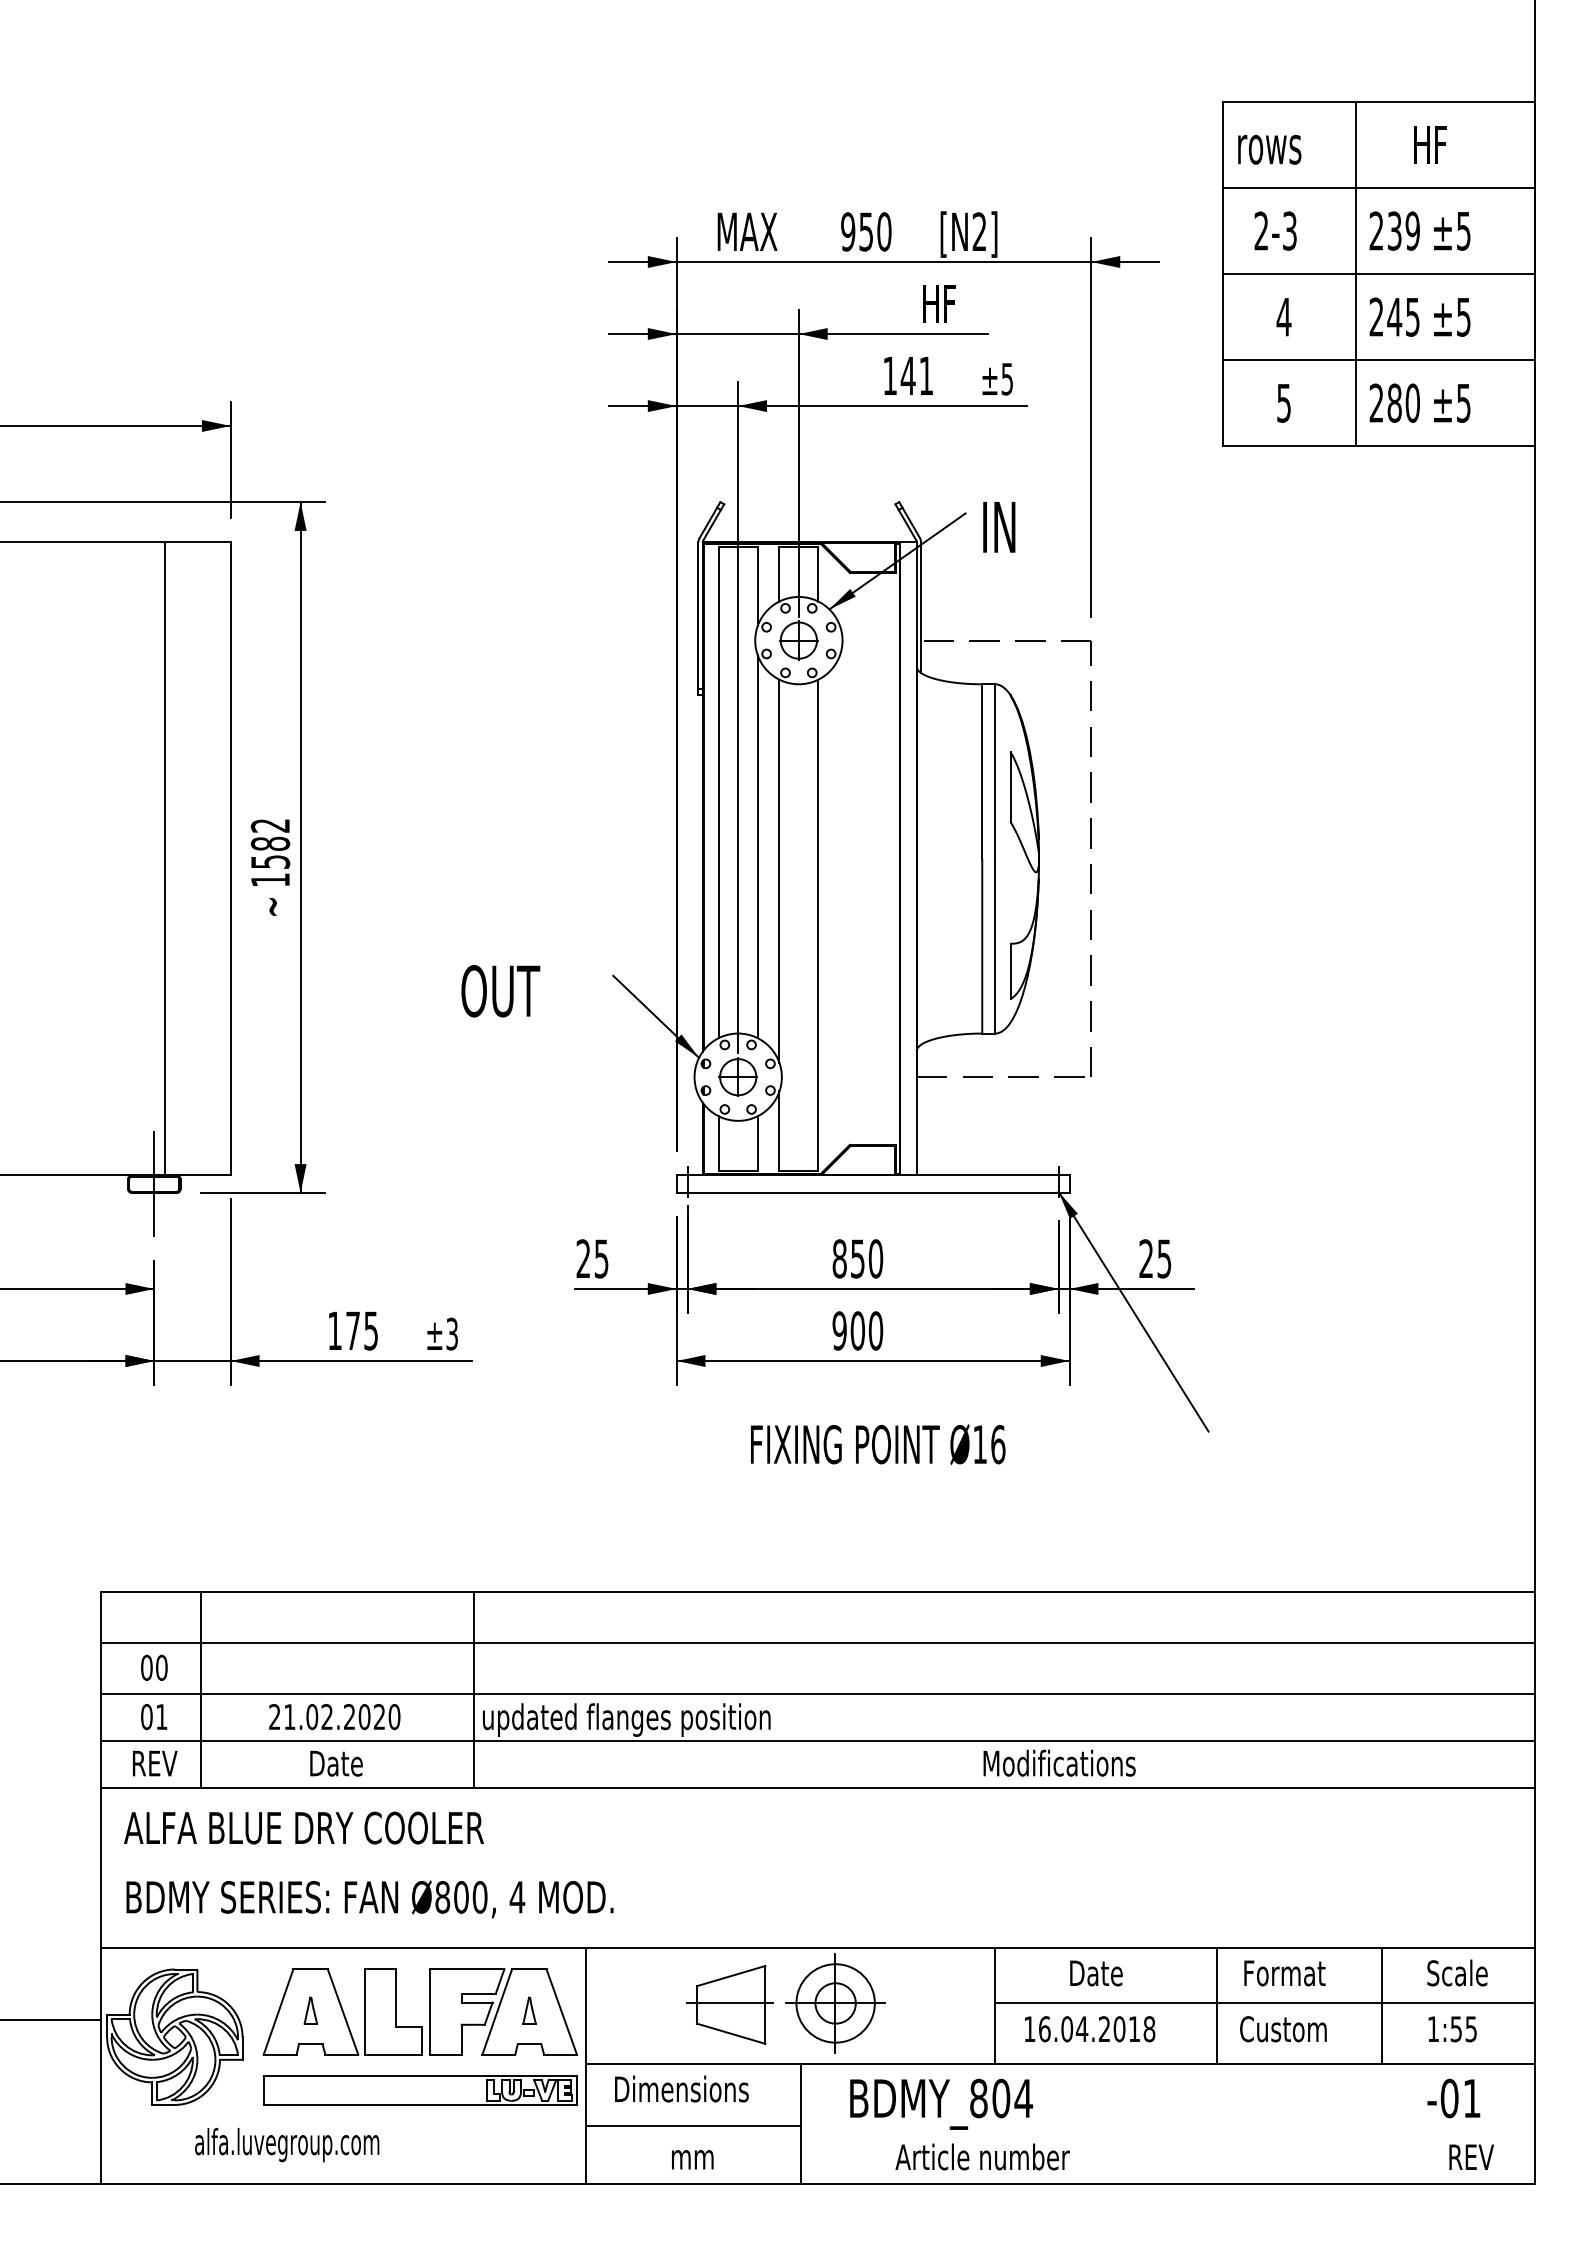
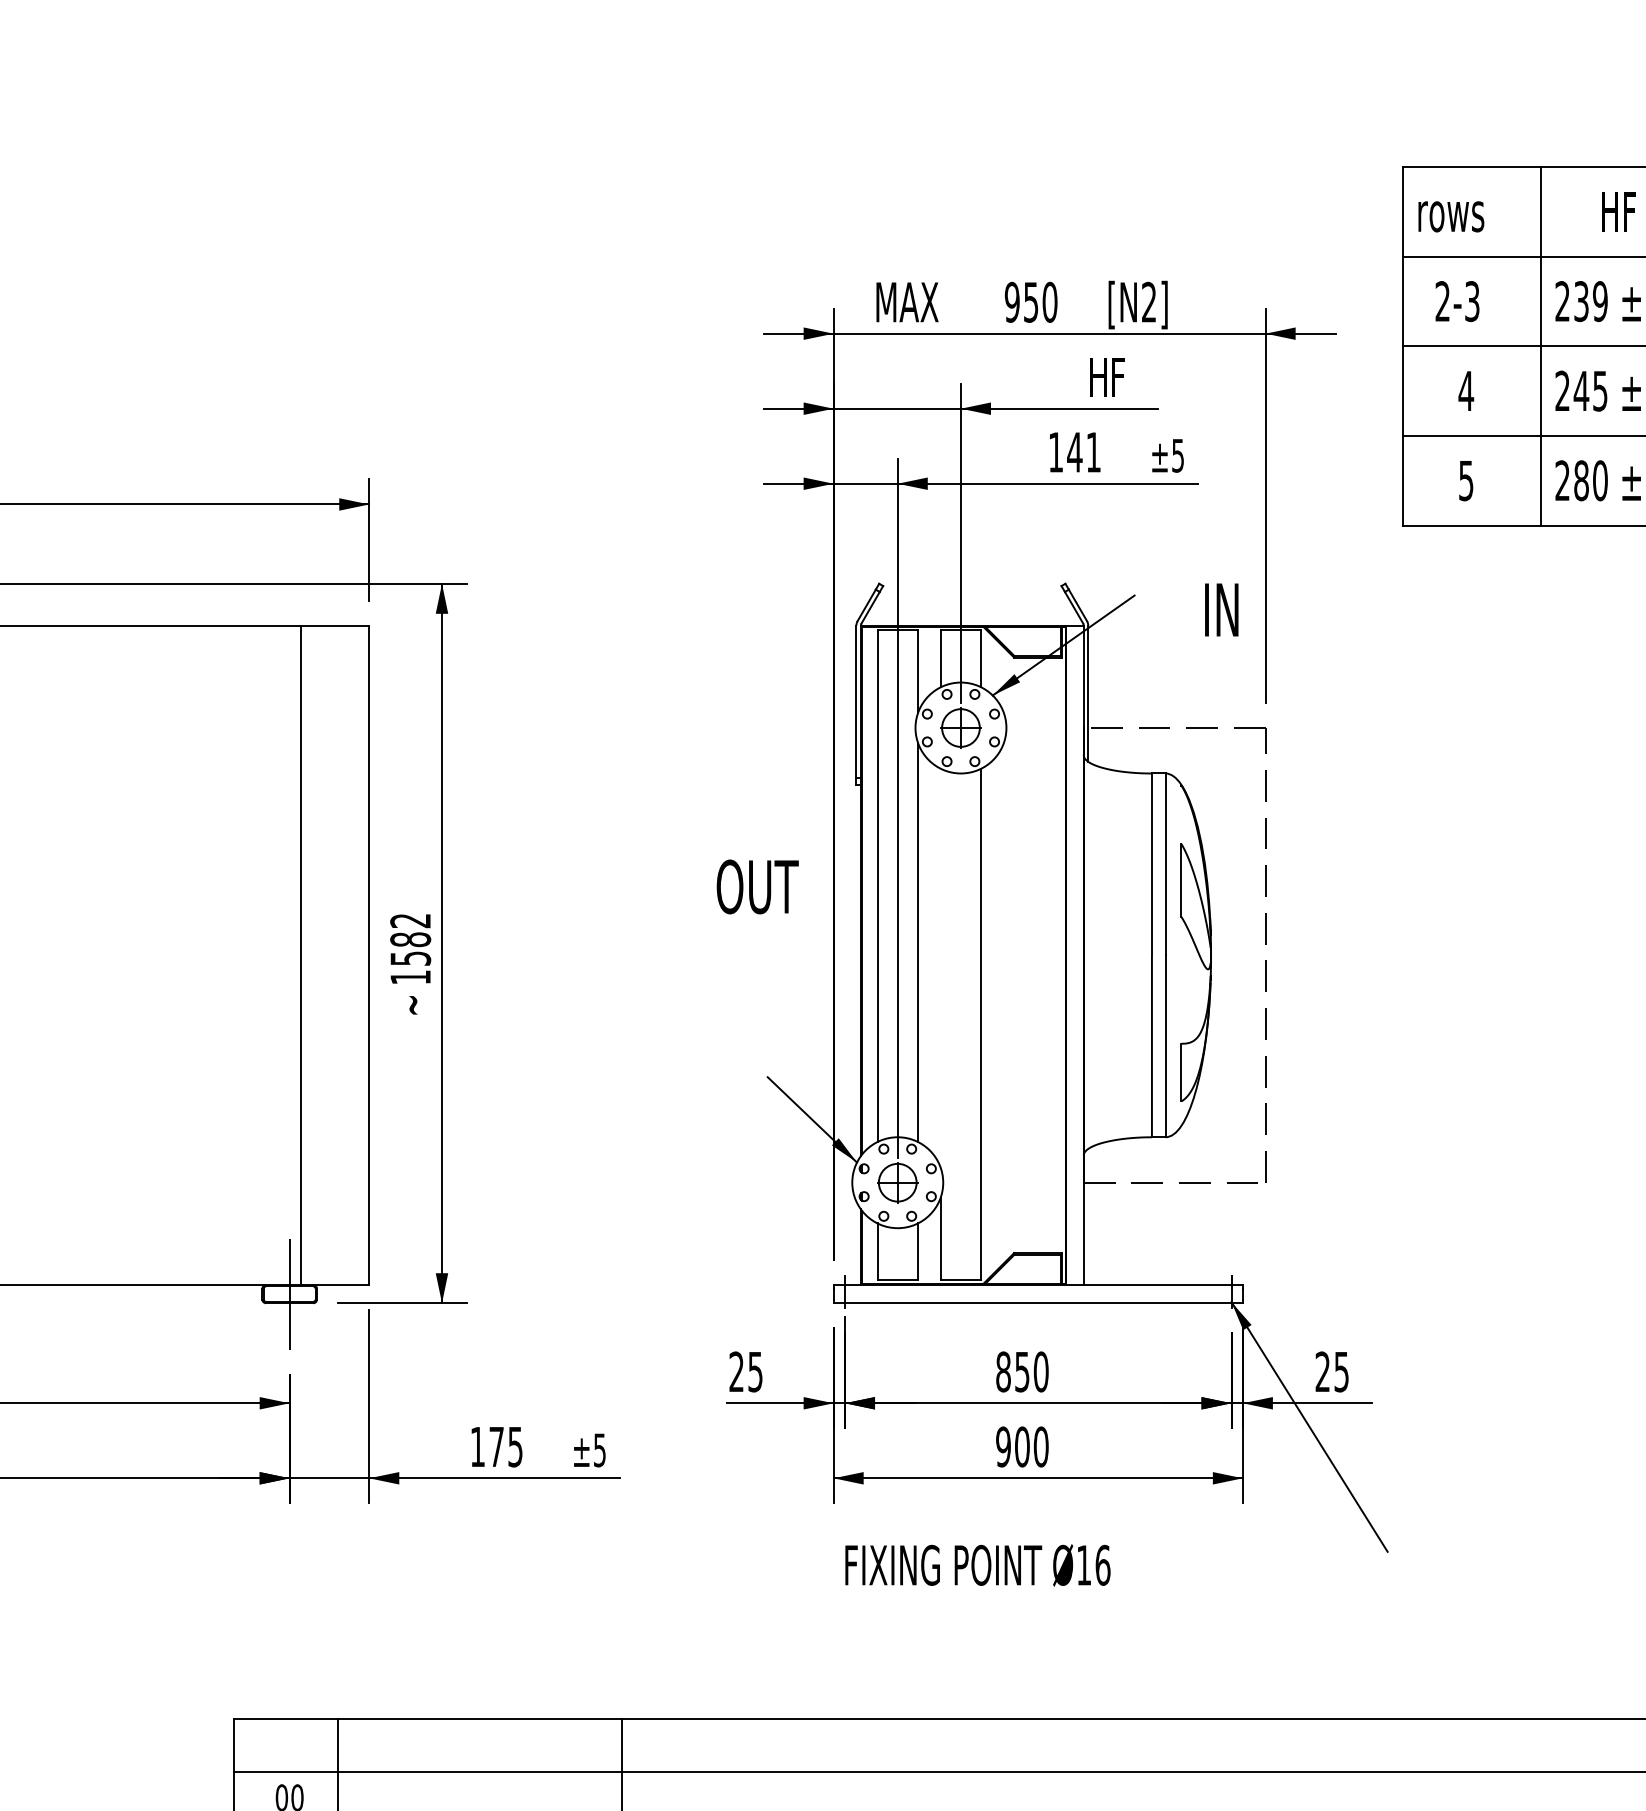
text: (999, 526) -> (1221, 609), moved
line: (779, 870) -> (940, 967), removed
text: (500, 991) -> (757, 887), moved
text: (452, 1333) -> (600, 1449), ±3 -> ±5
text: (878, 1444) -> (978, 1565), moved

